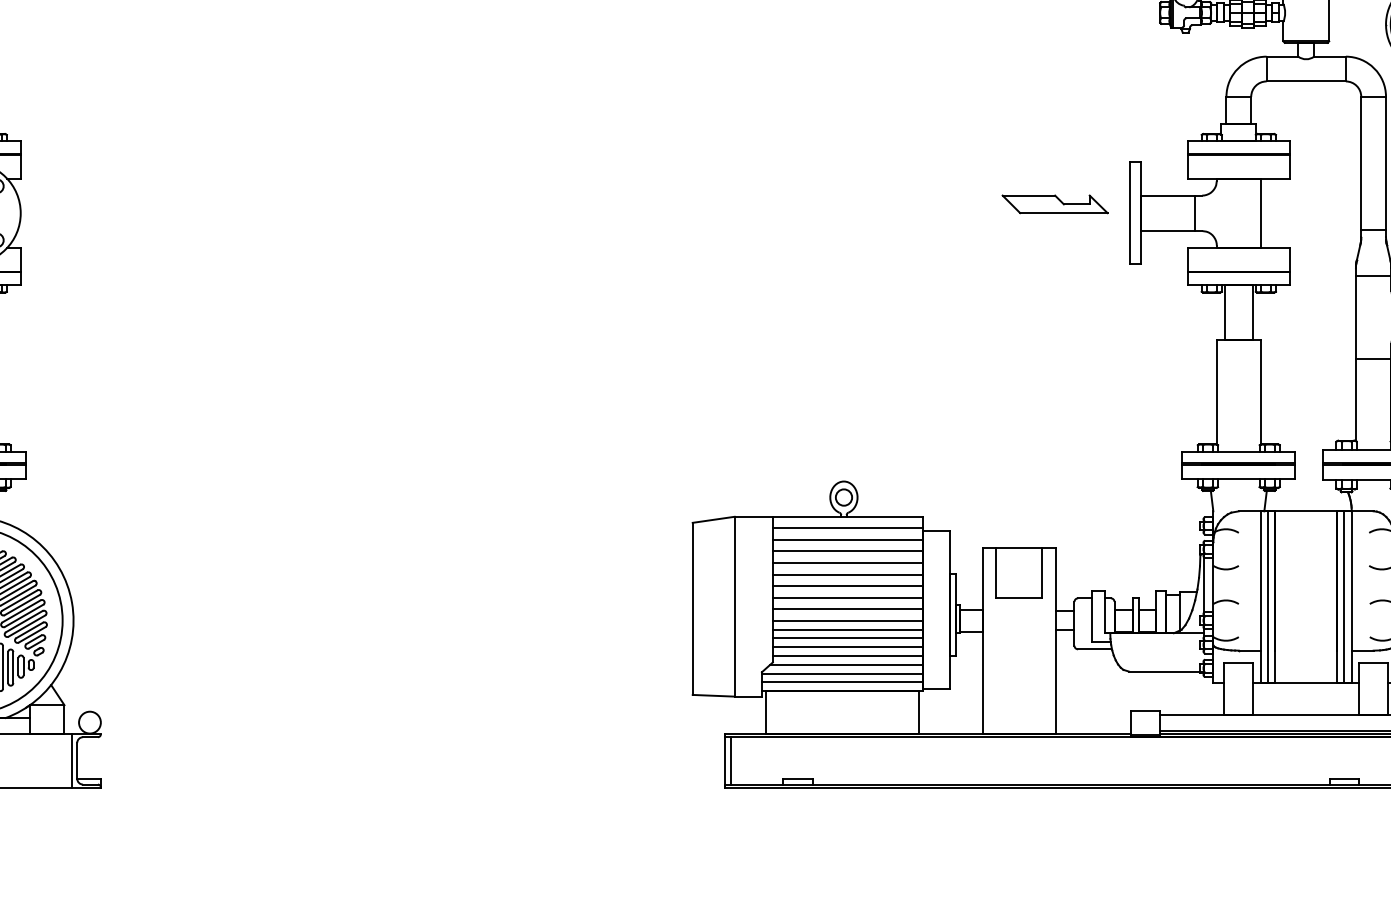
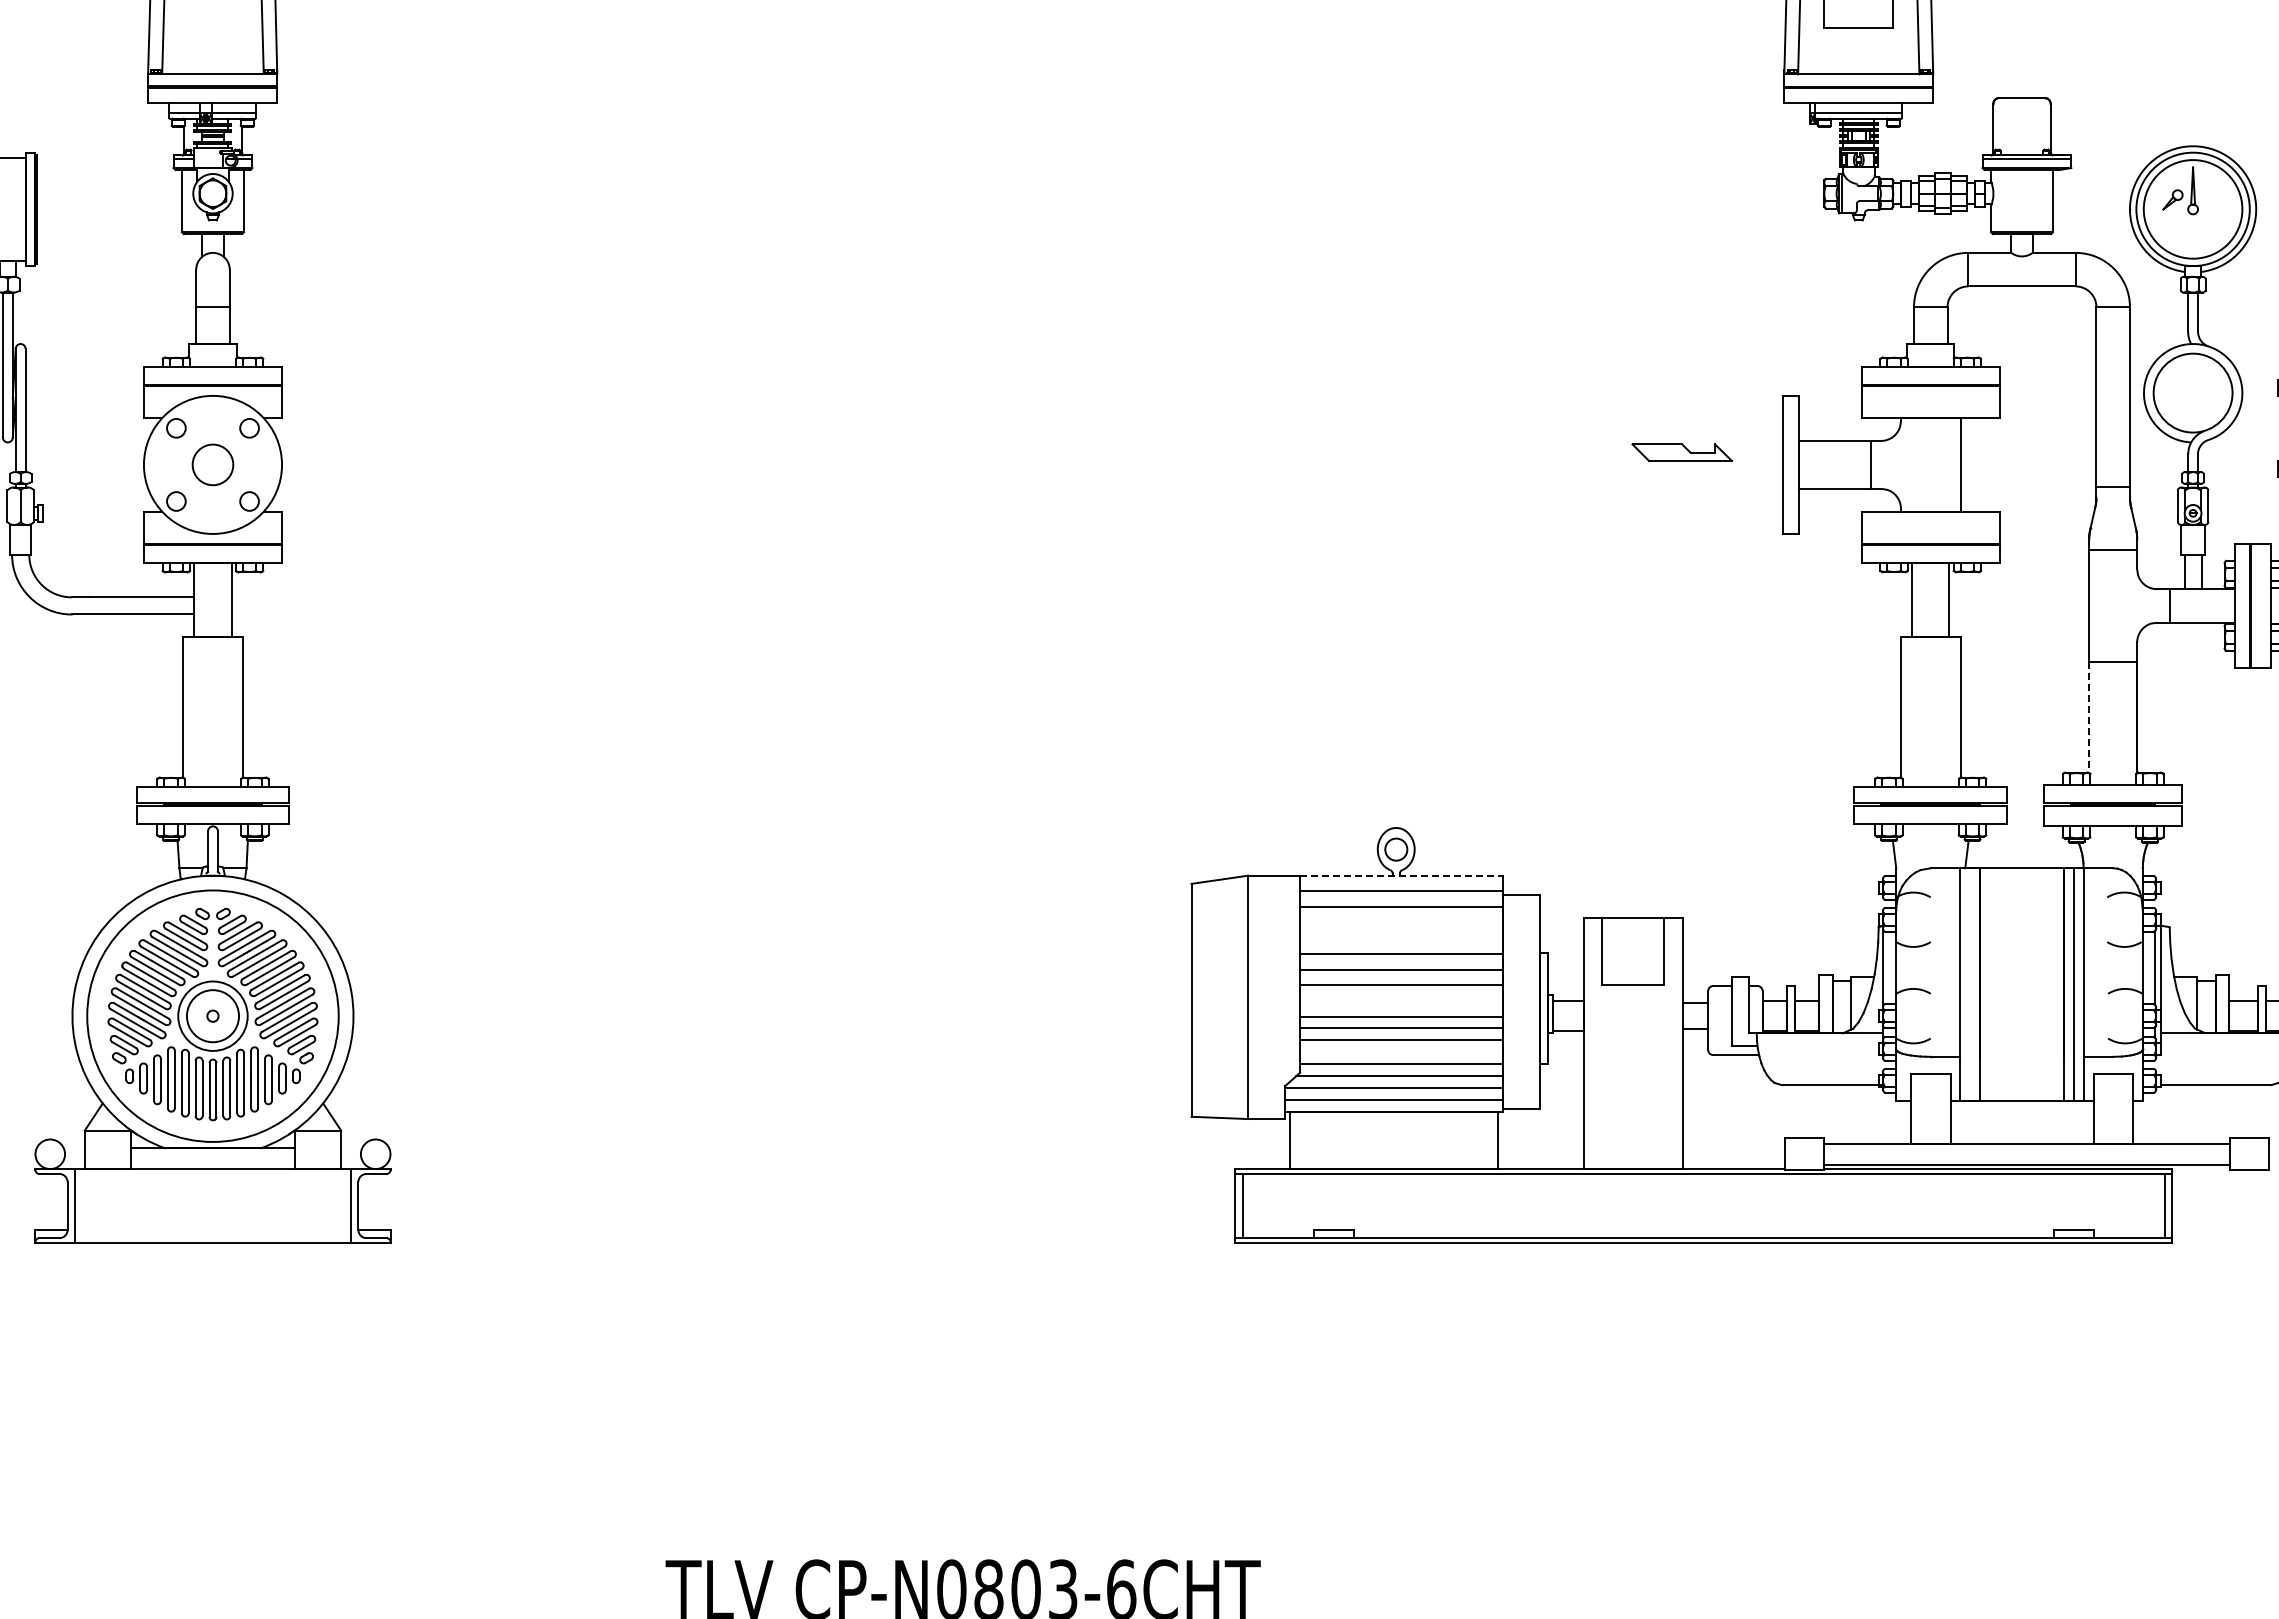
part: (1055, 204) -> (1682, 452), size x0.7
line: (1356, 399) -> (2089, 717), solid -> dashed
line: (848, 516) -> (1402, 875), solid -> dashed
line: (847, 551) -> (1401, 922), removed
line: (847, 563) -> (1401, 938), removed
line: (1268, 597) -> (1970, 984), removed
line: (847, 609) -> (1401, 1001), removed
line: (847, 647) -> (1401, 1052), removed

